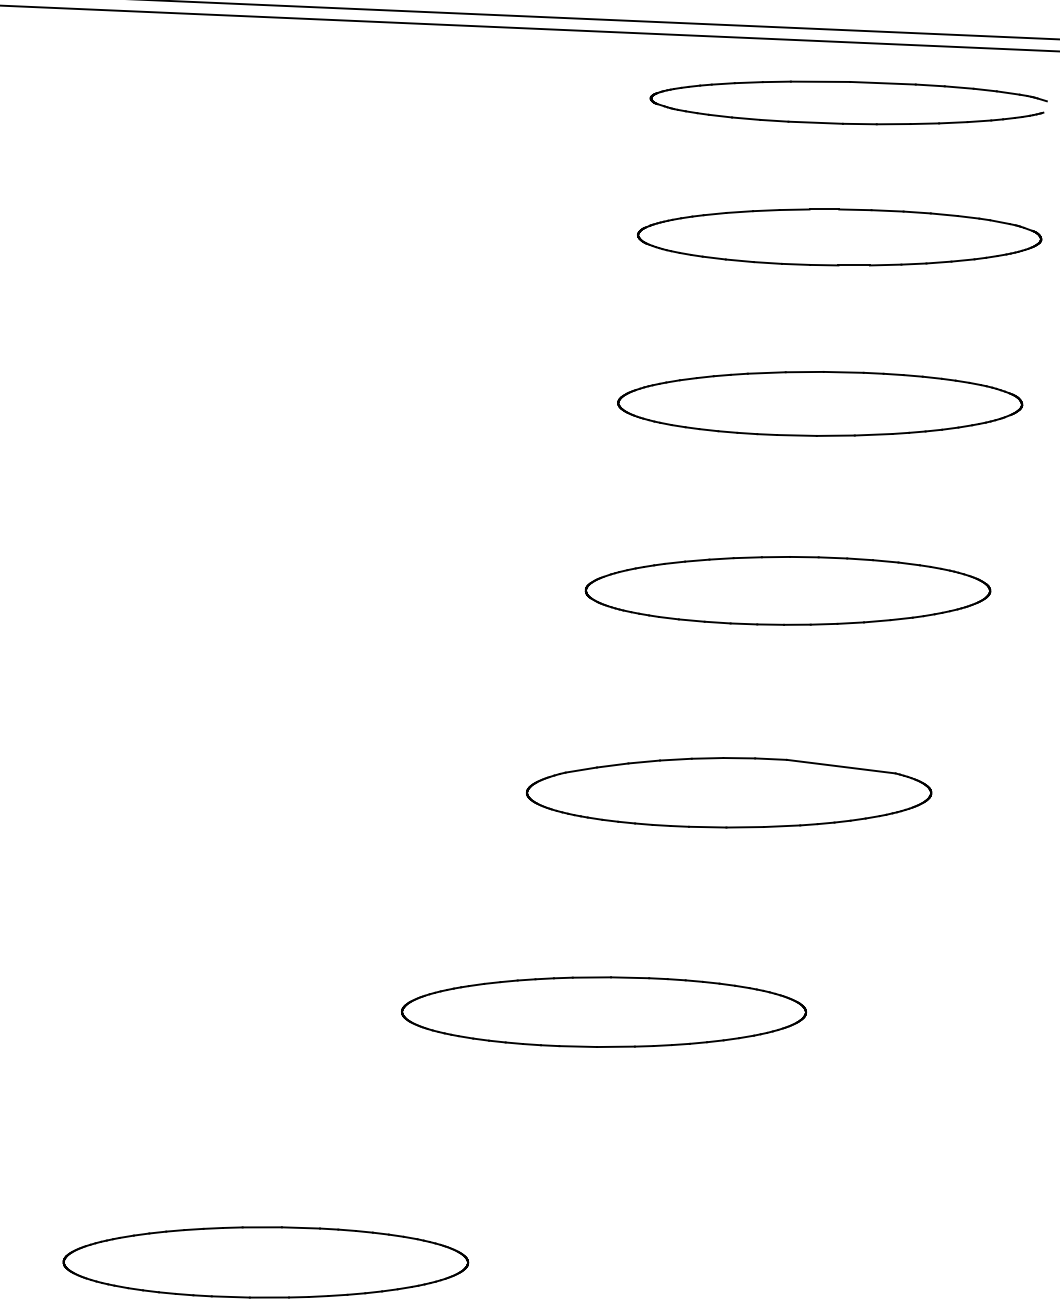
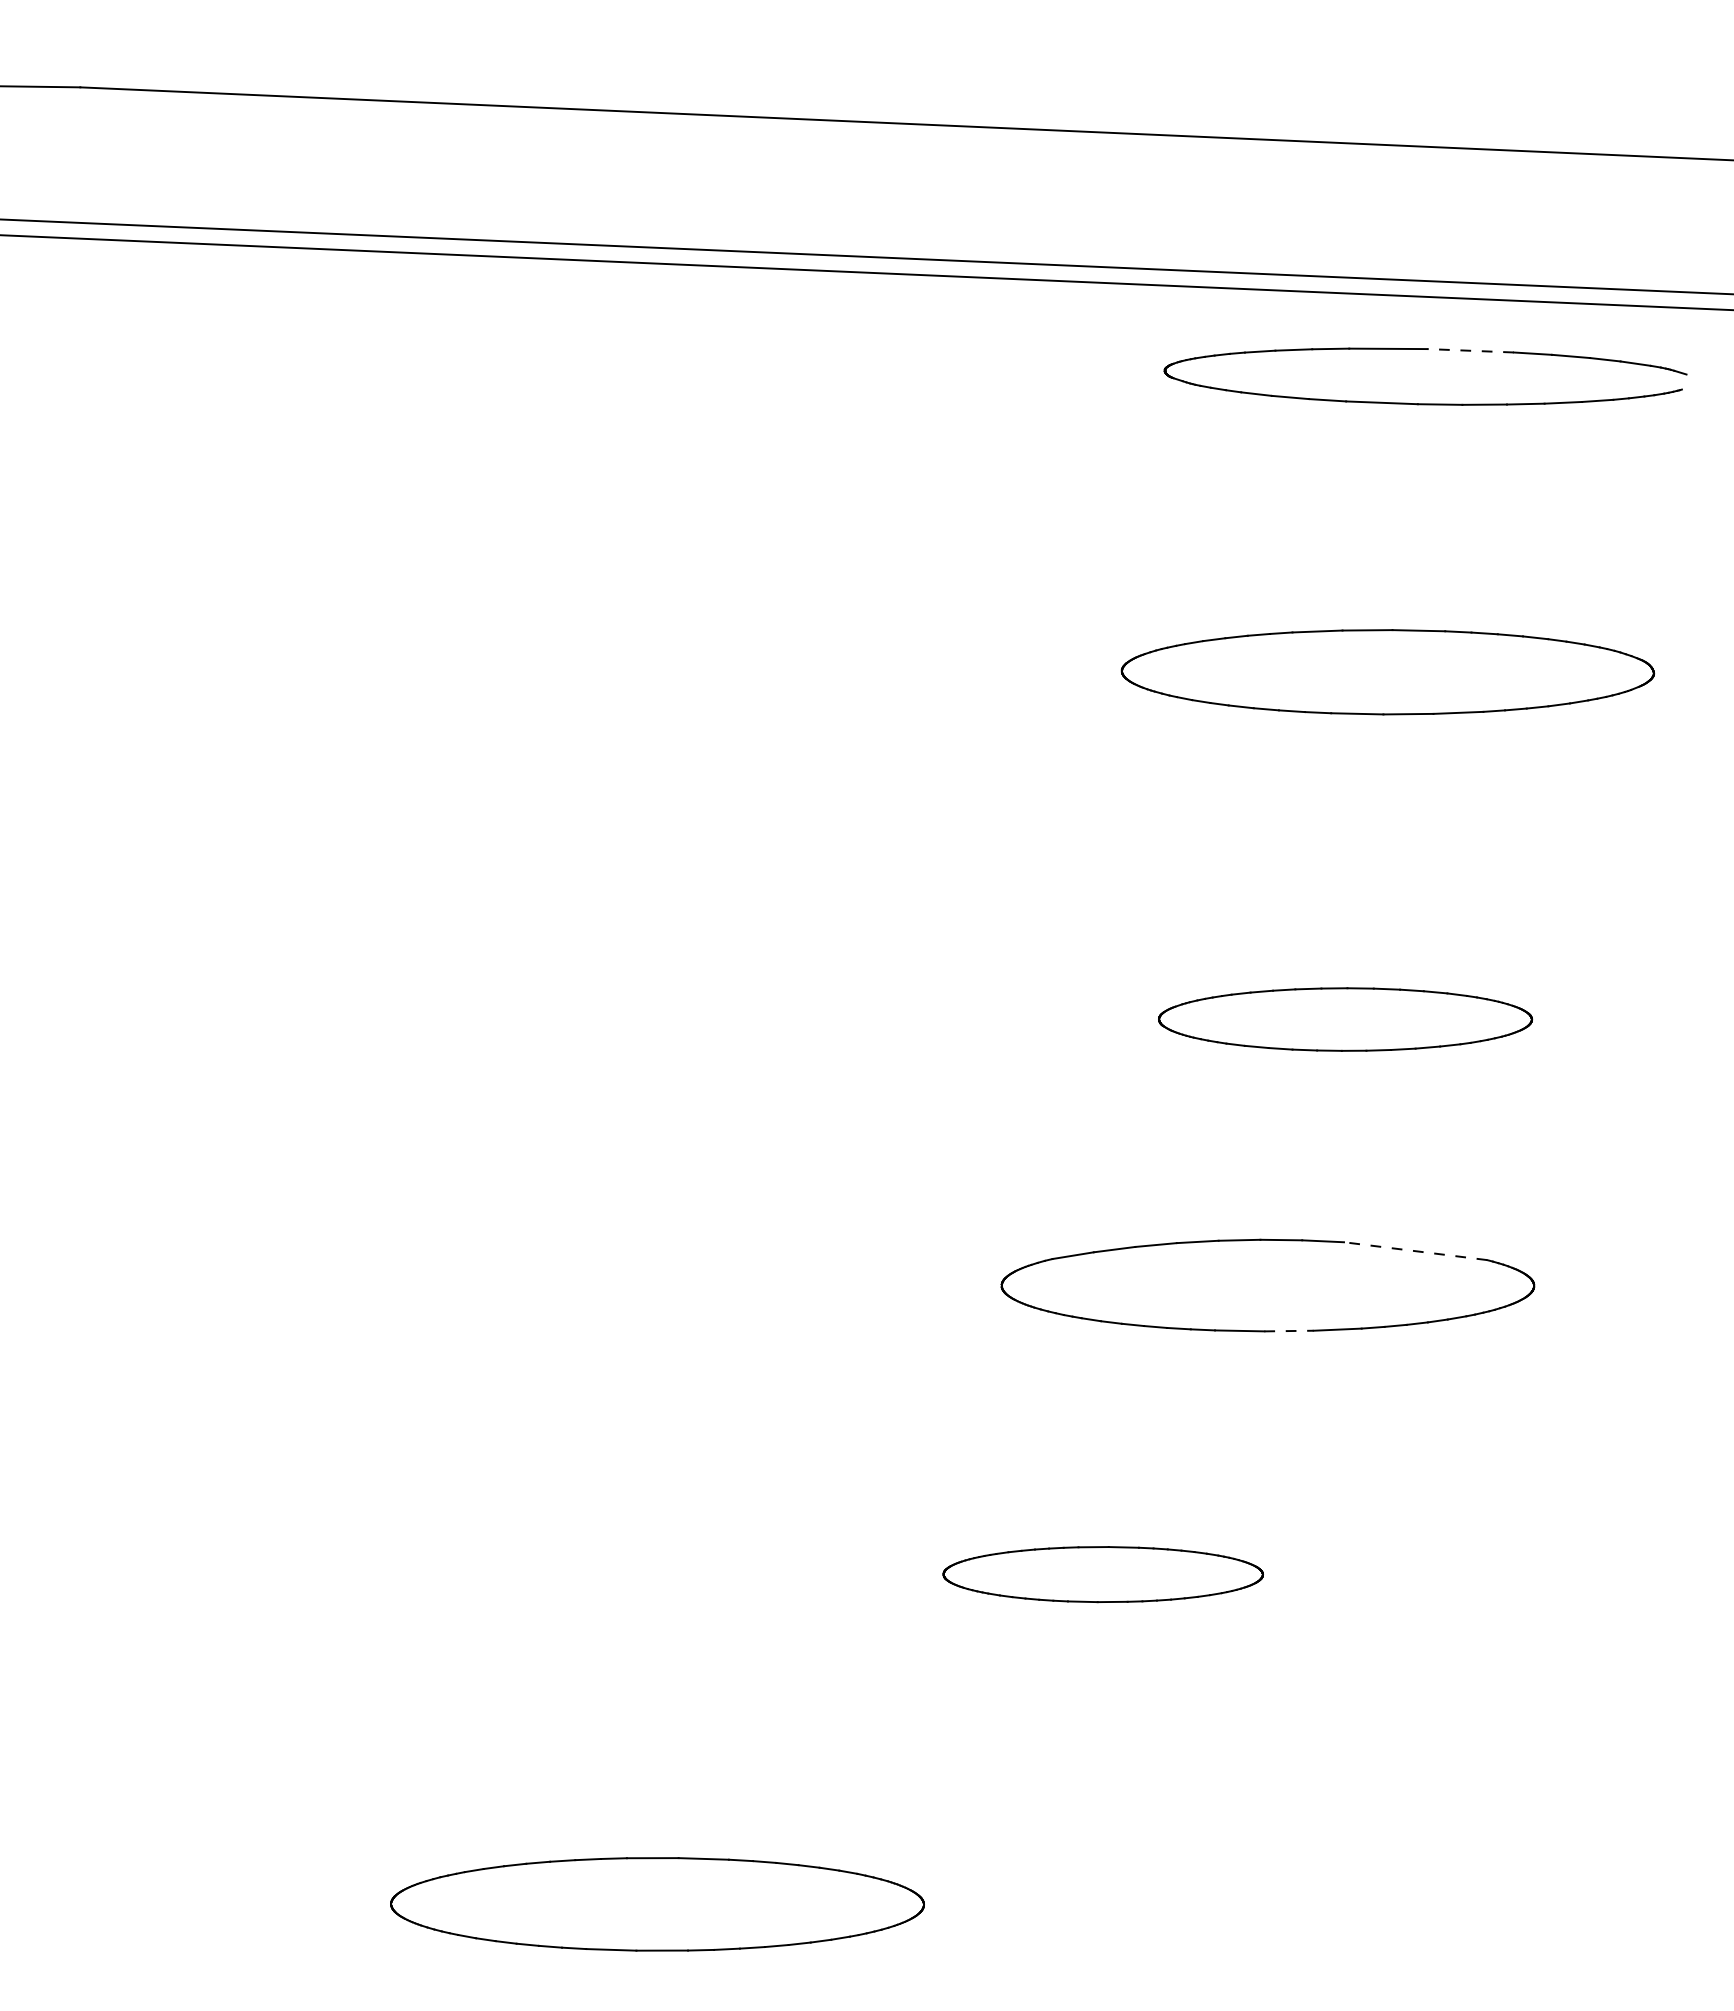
line: (882, 83) -> (1470, 350), solid -> dashed
part: (839, 237) -> (1413, 553), removed
part: (819, 404) -> (1387, 672), moved
part: (788, 590) -> (1345, 1019), size x0.7
line: (841, 766) -> (1415, 1251), solid -> dashed
line: (745, 827) -> (1289, 1331), solid -> dashed
part: (604, 1012) -> (1103, 1574), size x0.6

